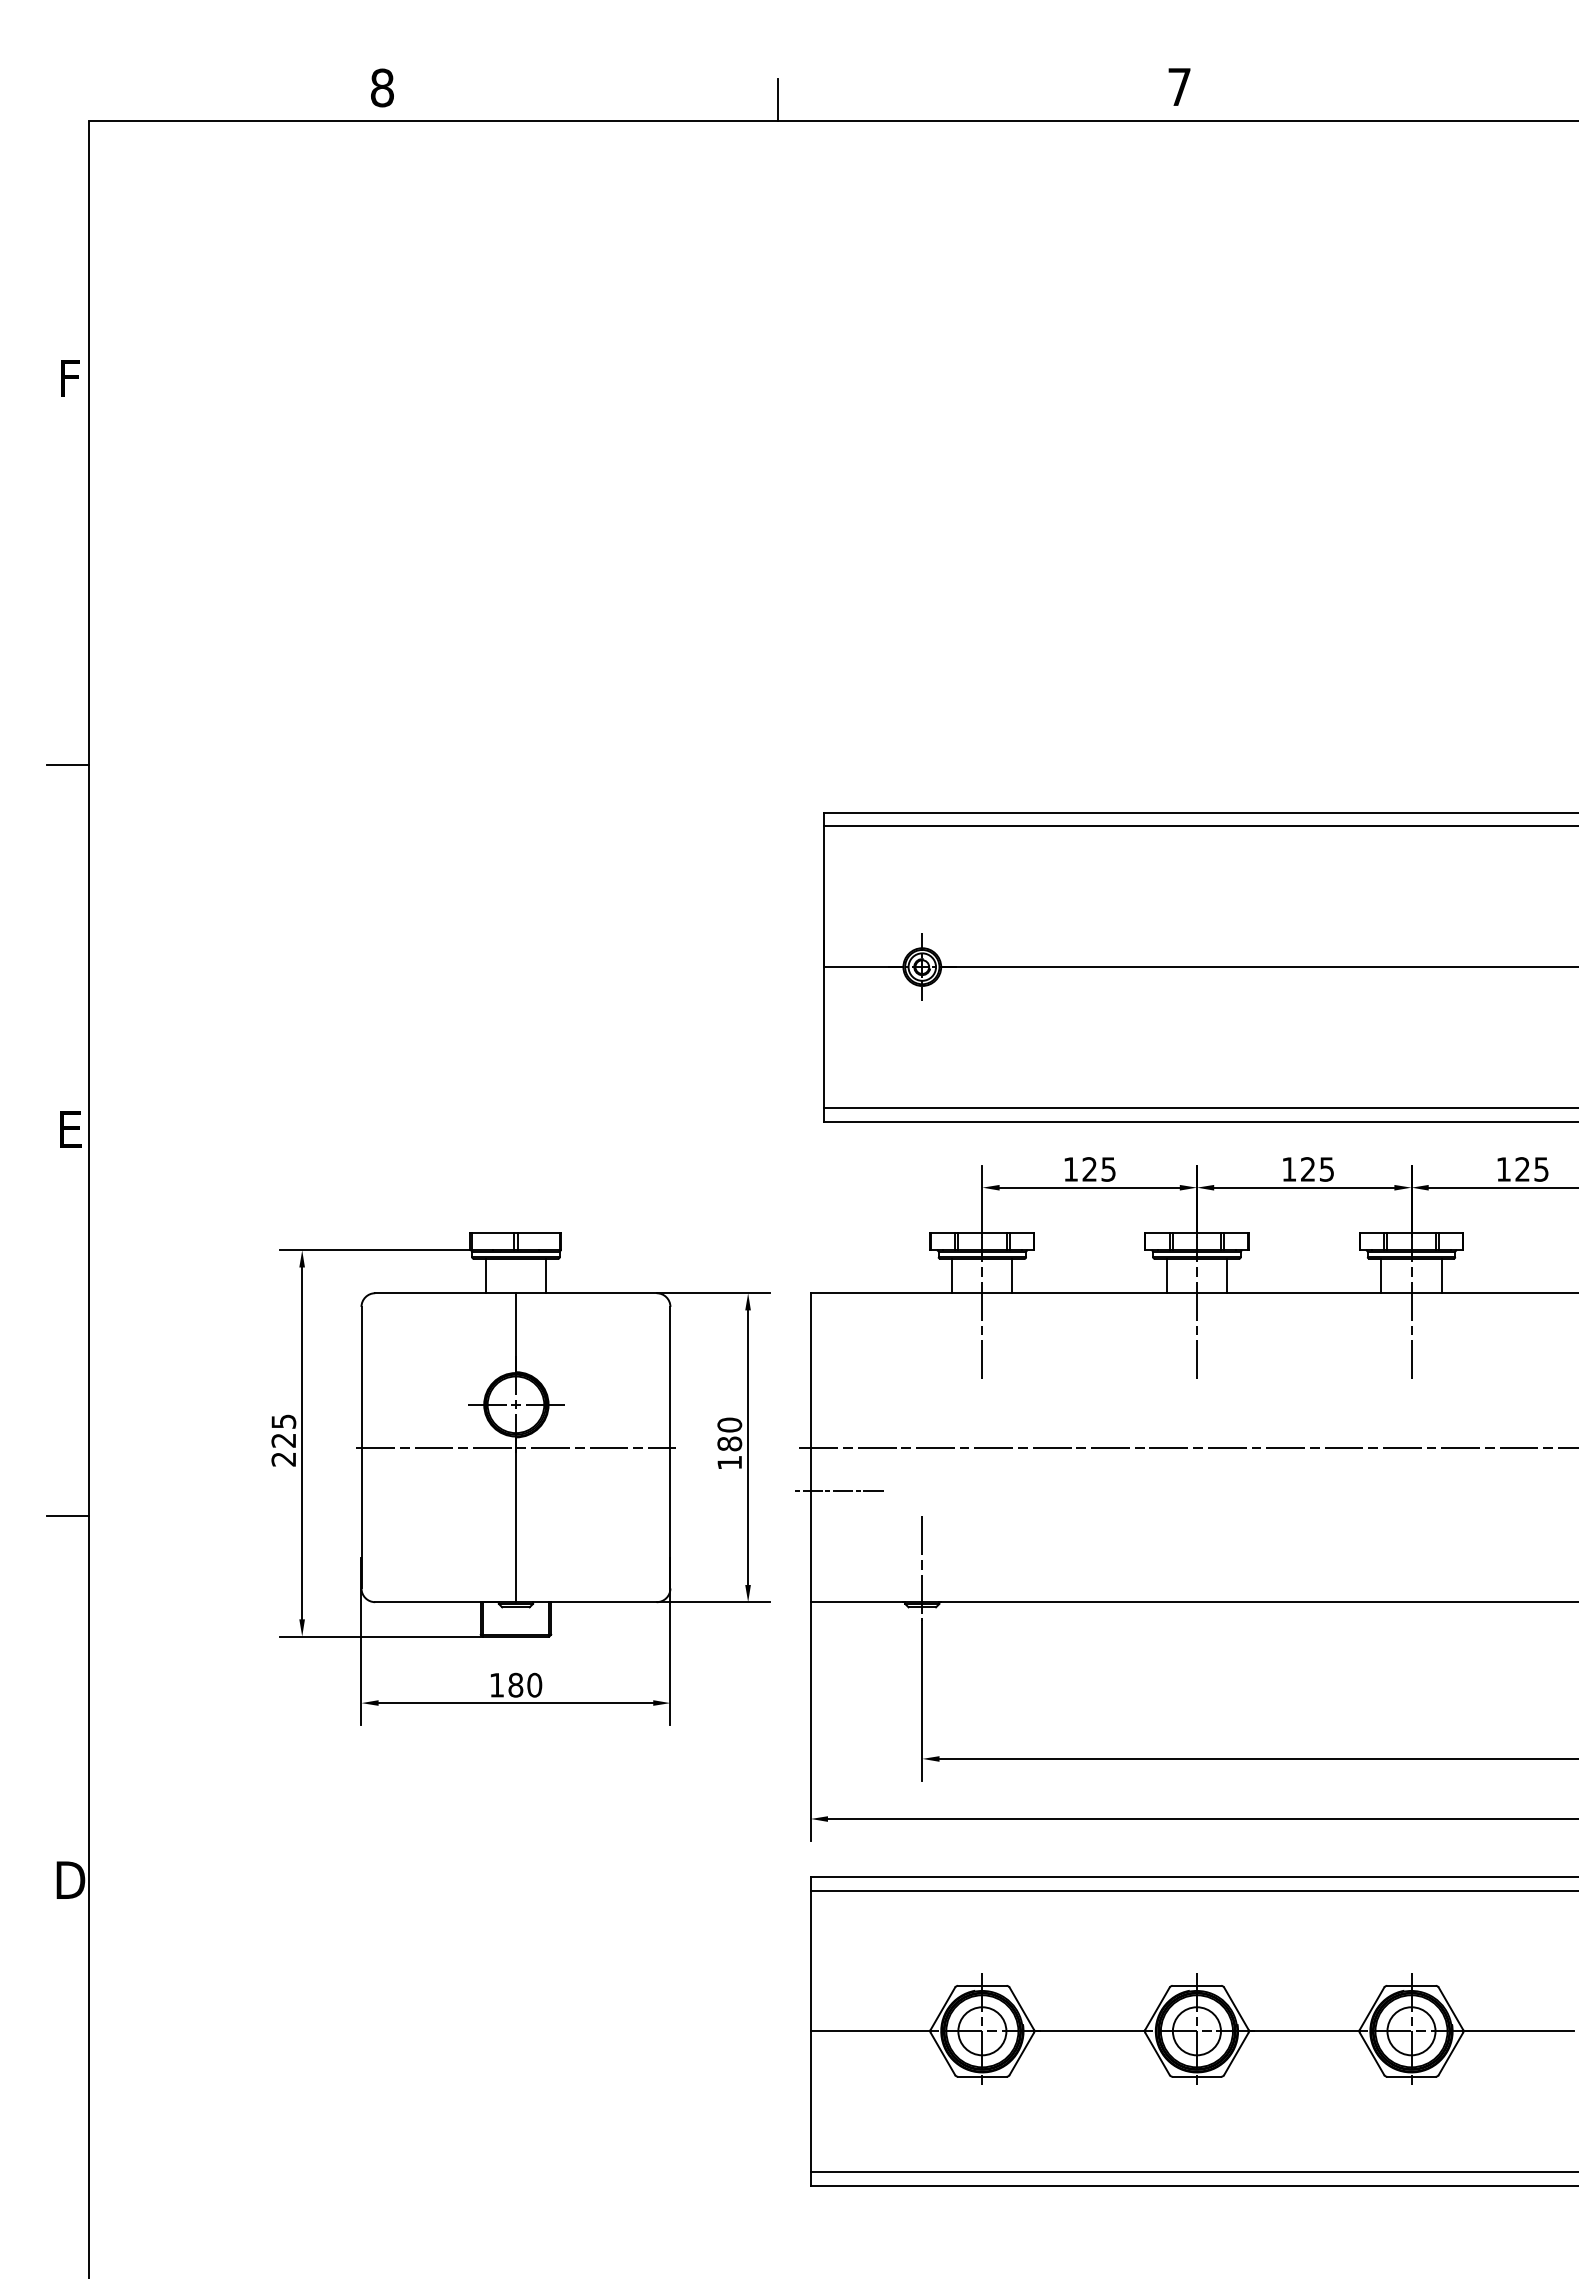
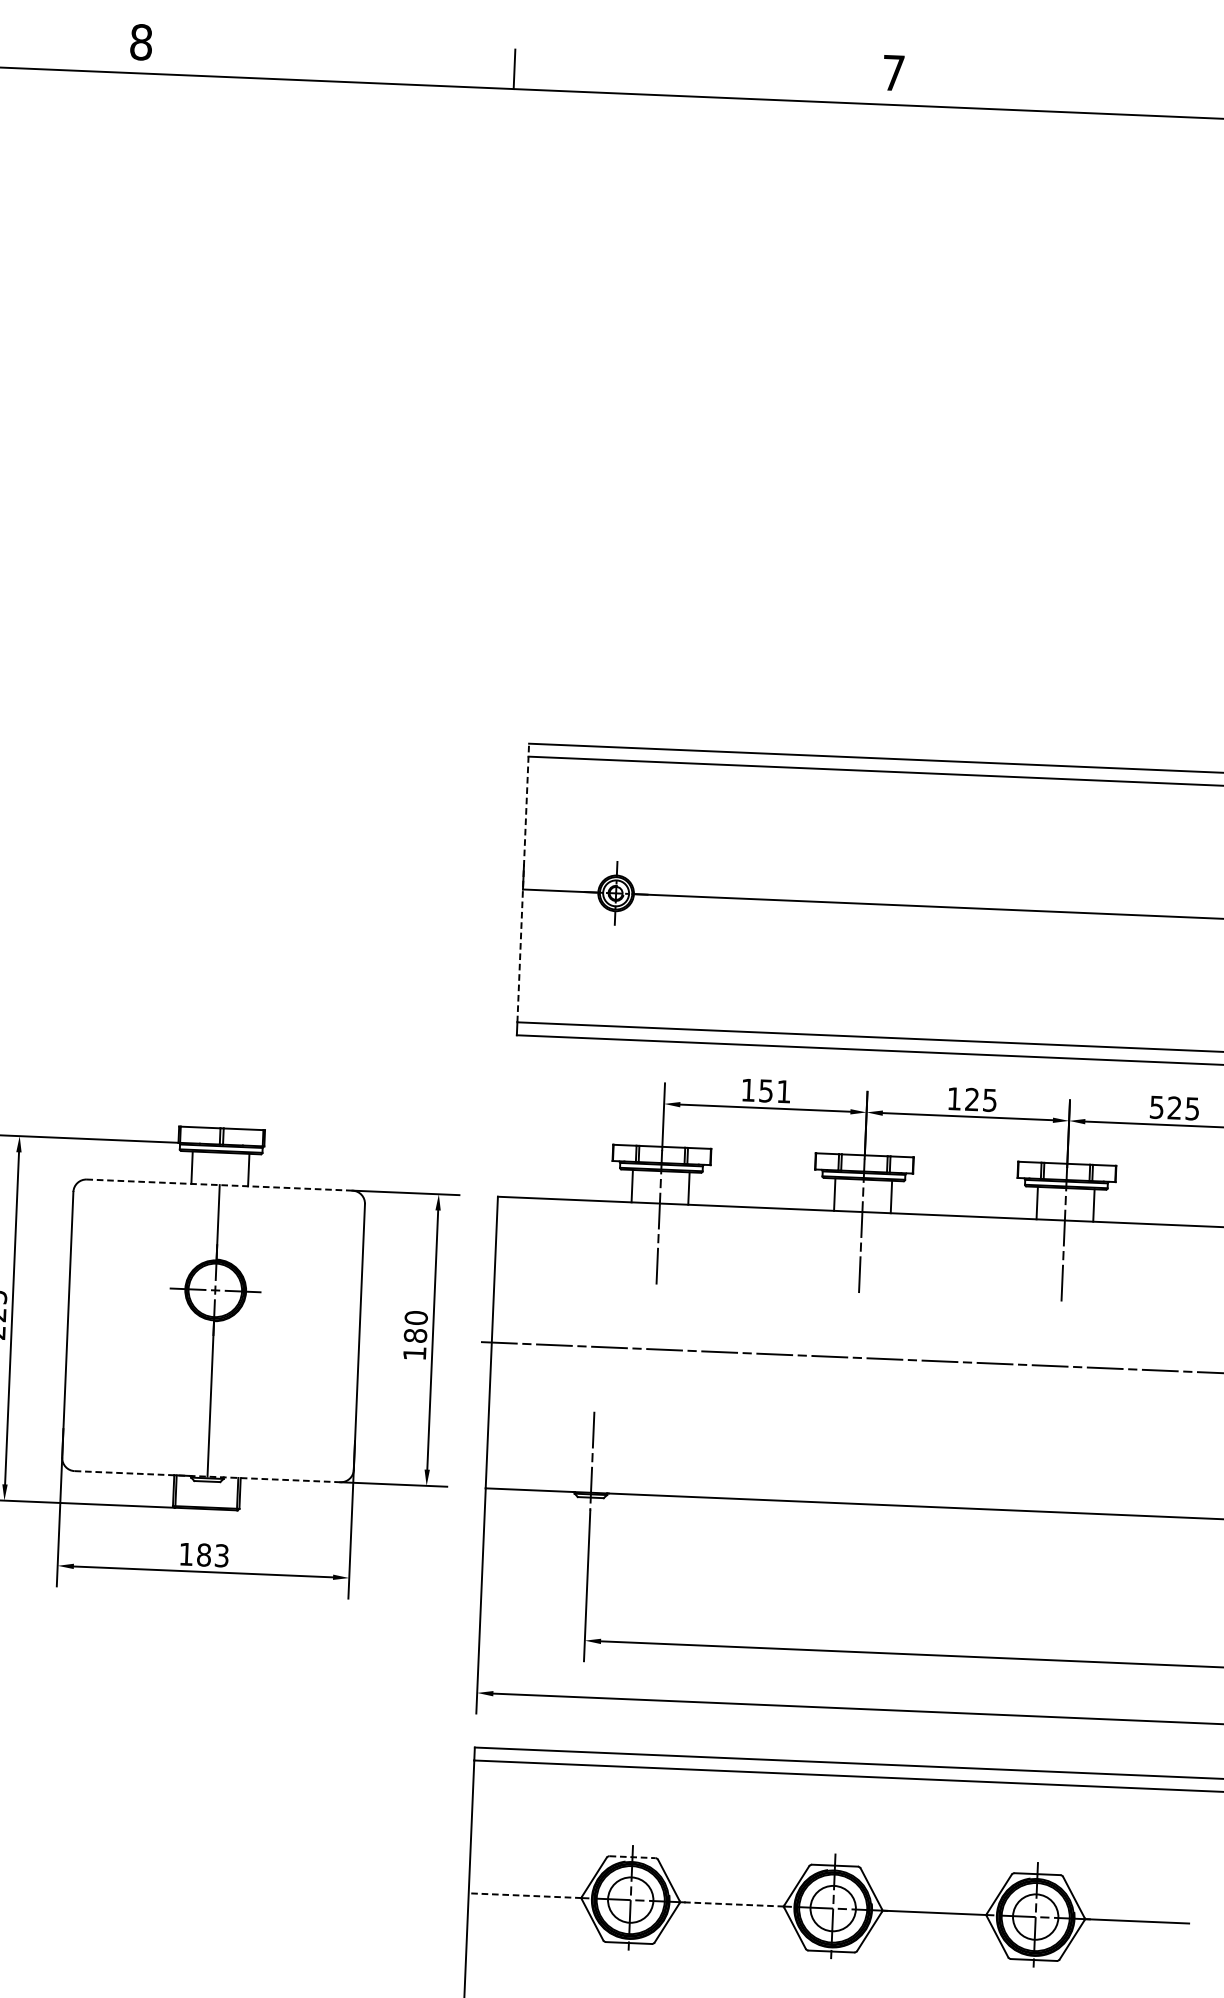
line: (823, 960) -> (523, 883), solid -> dashed
text: (1098, 1169) -> (774, 1091), 125 -> 151
text: (1503, 1169) -> (1156, 1107), 125 -> 525
line: (515, 1293) -> (219, 1185), solid -> dashed
line: (515, 1447) -> (213, 1330), removed
line: (838, 1490) -> (516, 1384), removed
line: (515, 1602) -> (207, 1476), solid -> dashed
text: (534, 1684) -> (221, 1555), 180 -> 183
line: (982, 1985) -> (632, 1856), solid -> dashed
line: (870, 2031) -> (525, 1895), solid -> dashed
line: (1089, 2031) -> (731, 1904), solid -> dashed

